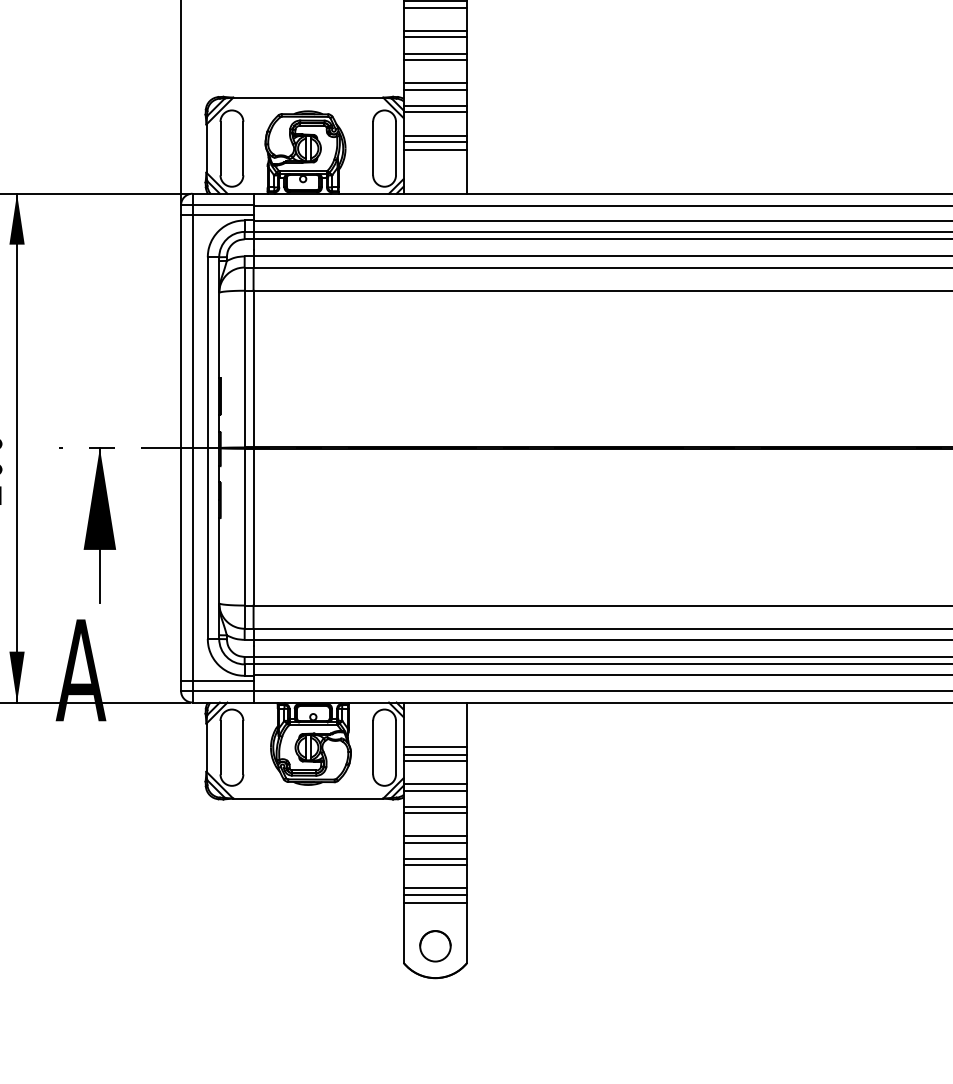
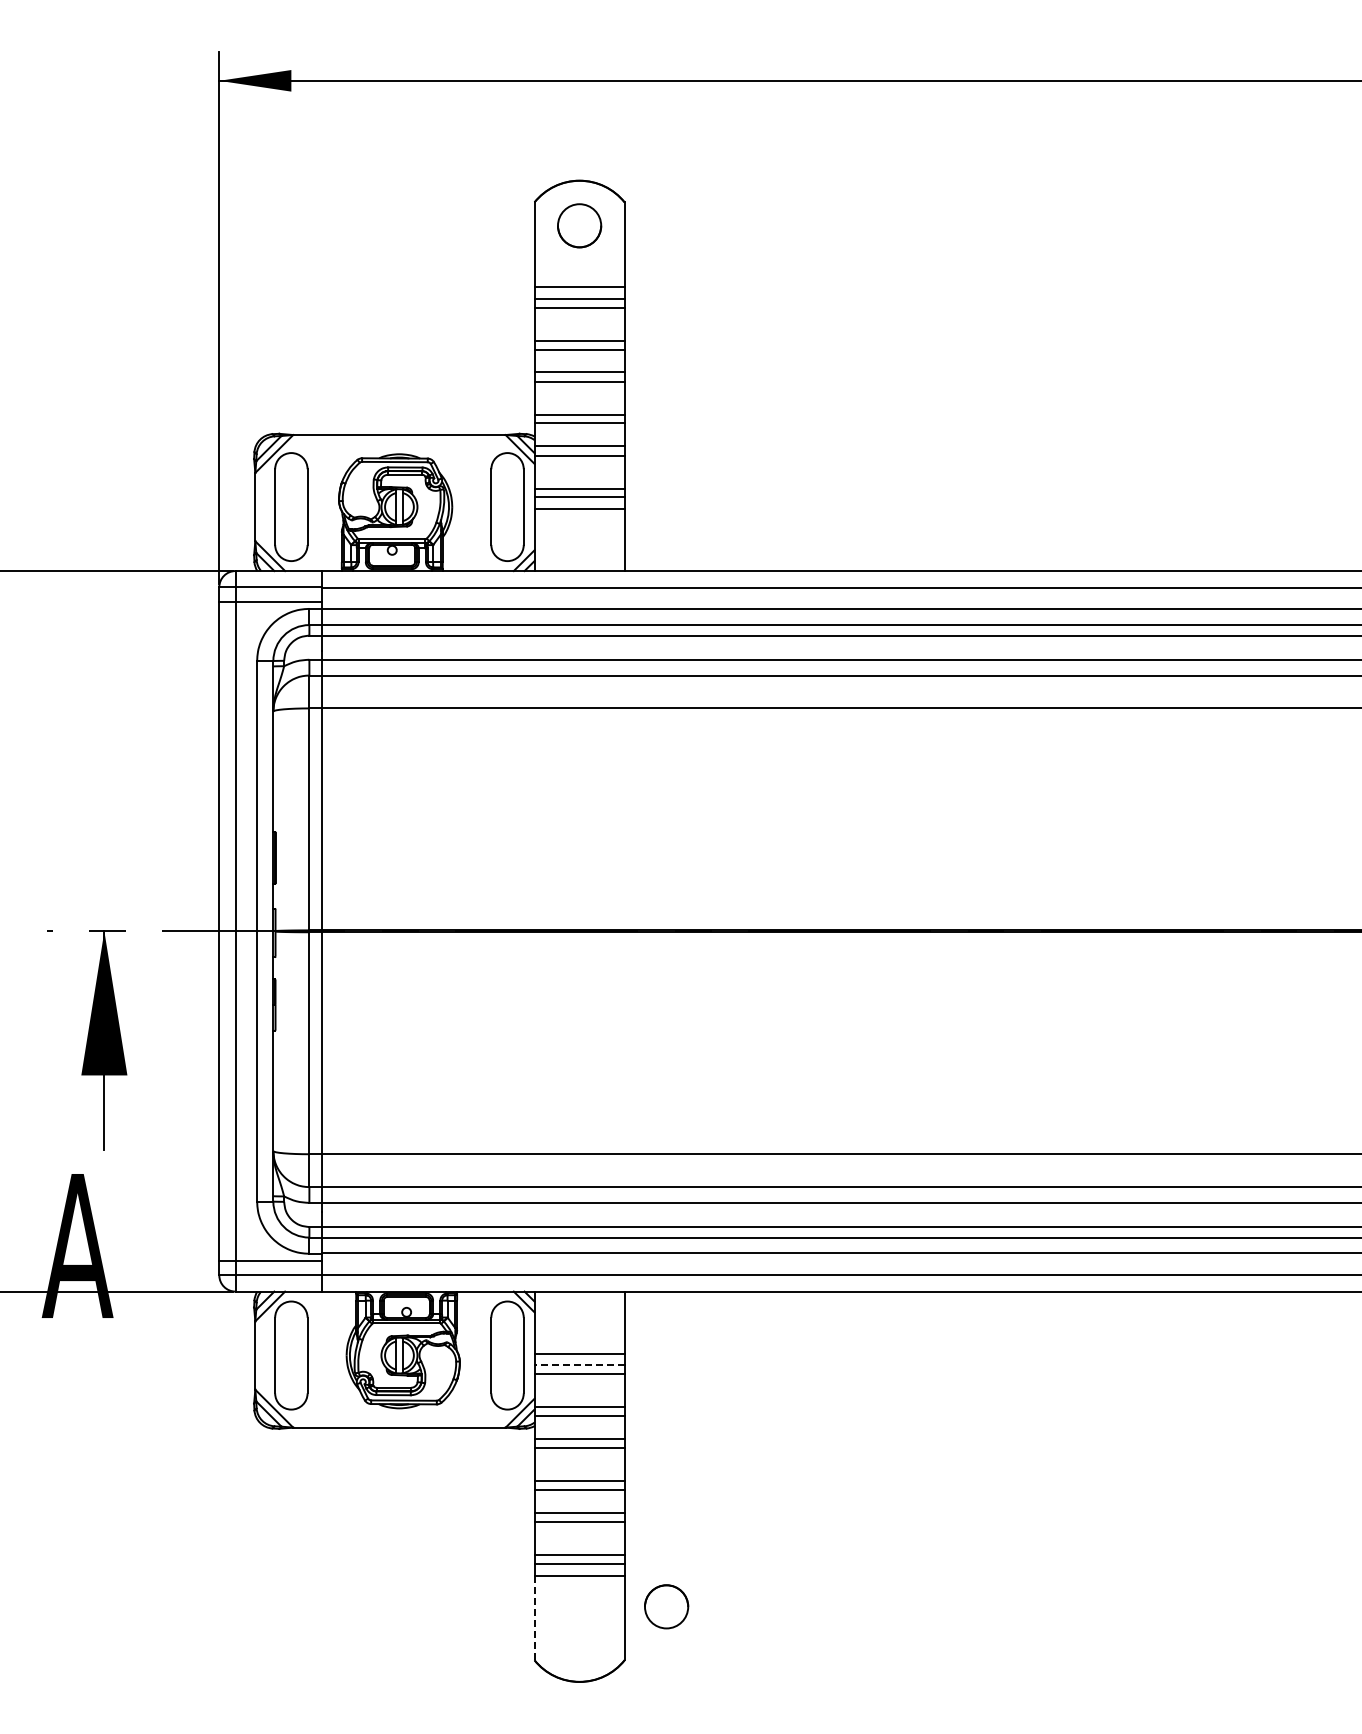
line: (435, 754) -> (579, 1365), solid -> dashed
line: (403, 933) -> (534, 1618), solid -> dashed
circle: (435, 946) -> (666, 1606), moved

